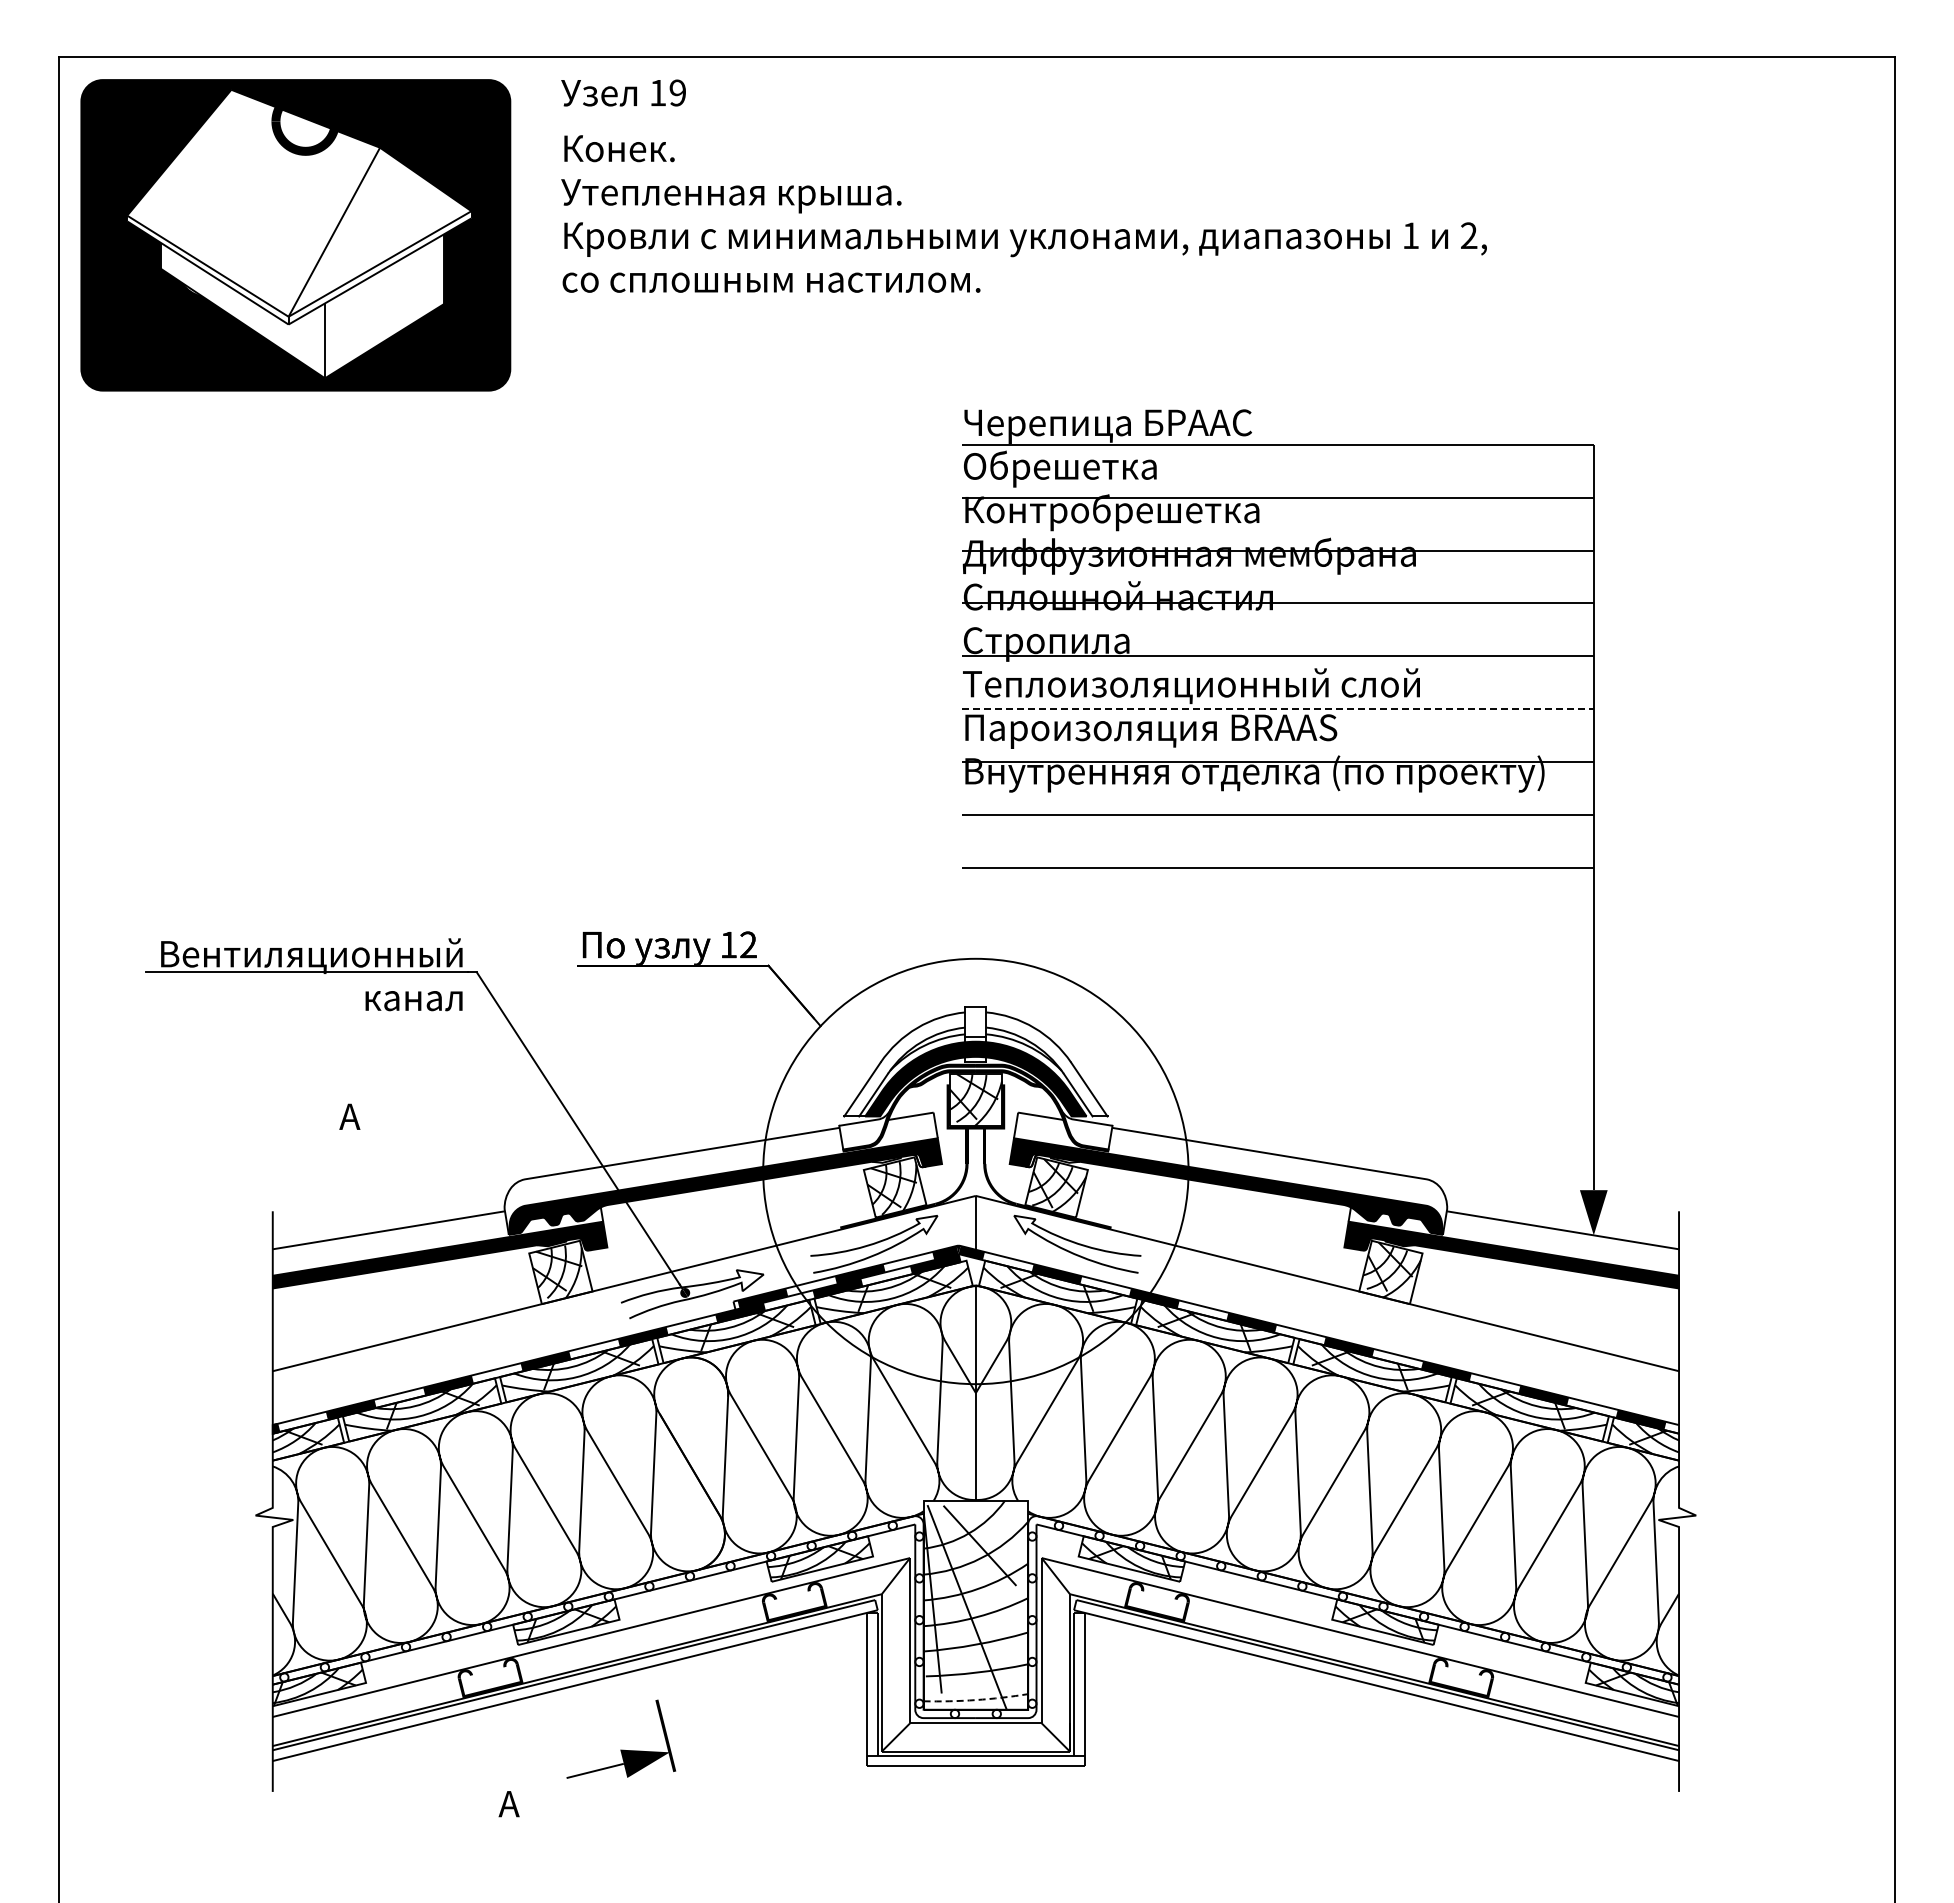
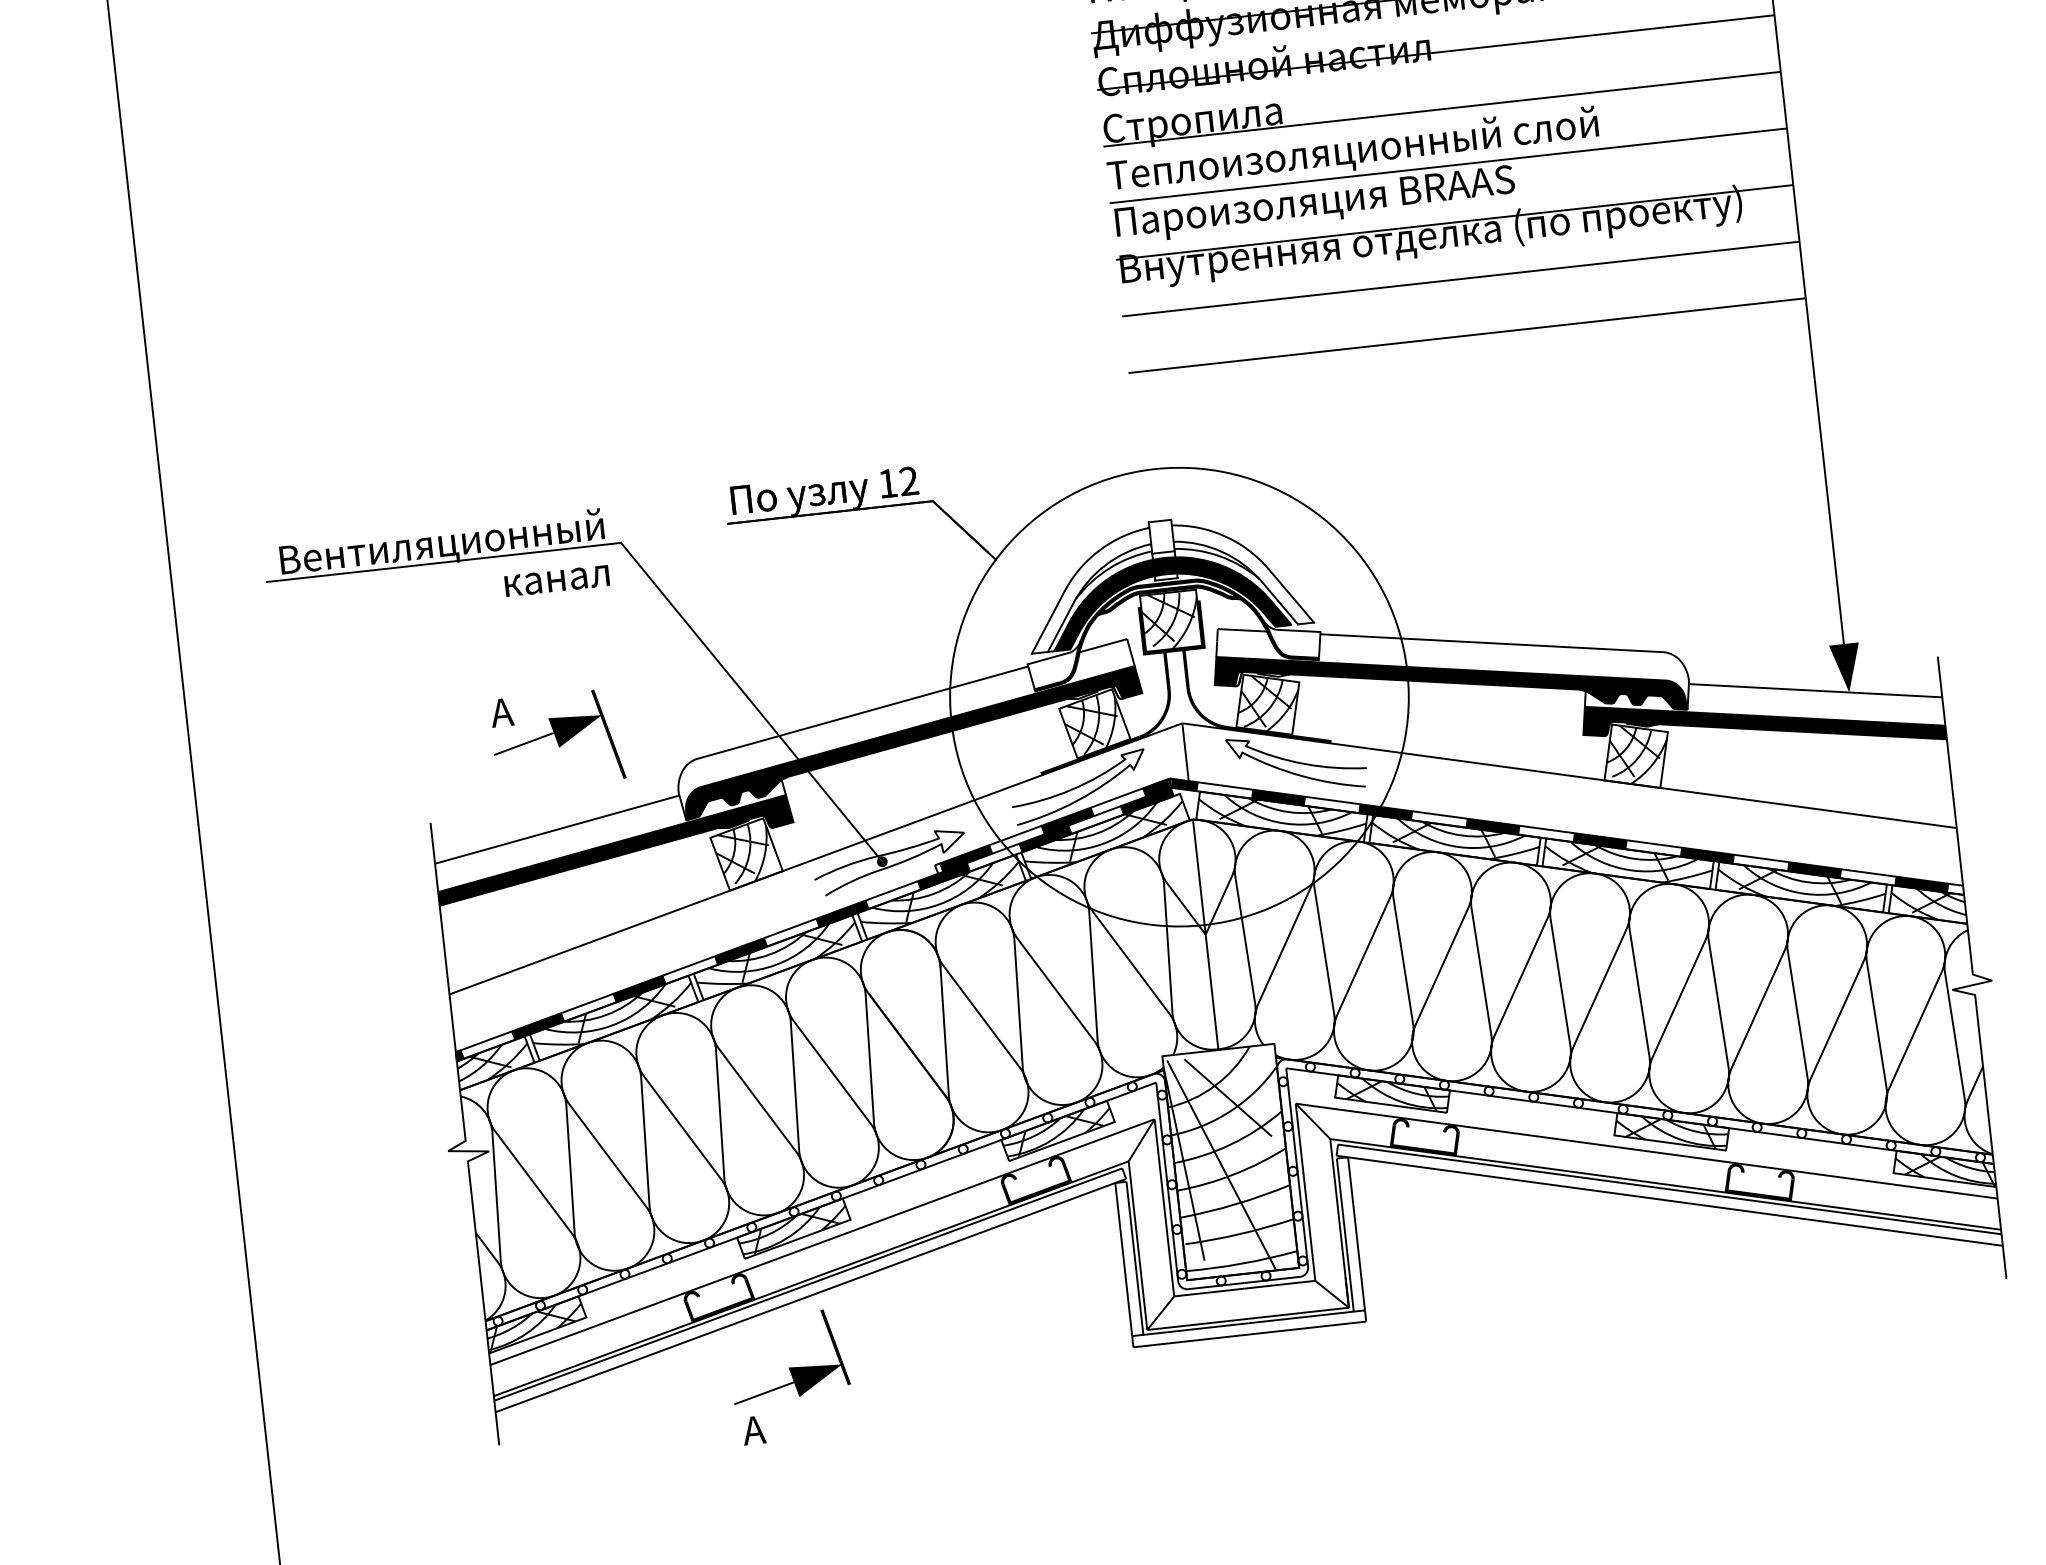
line: (1277, 709) -> (1448, 166), dashed -> solid
part: (398, 1147) -> (557, 739), added
line: (976, 1700) -> (1242, 1264), dashed -> solid
part: (621, 1749) -> (789, 1367), moved

